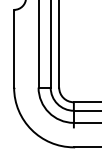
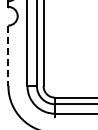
line: (14, 49) -> (8, 56), solid -> dashed

